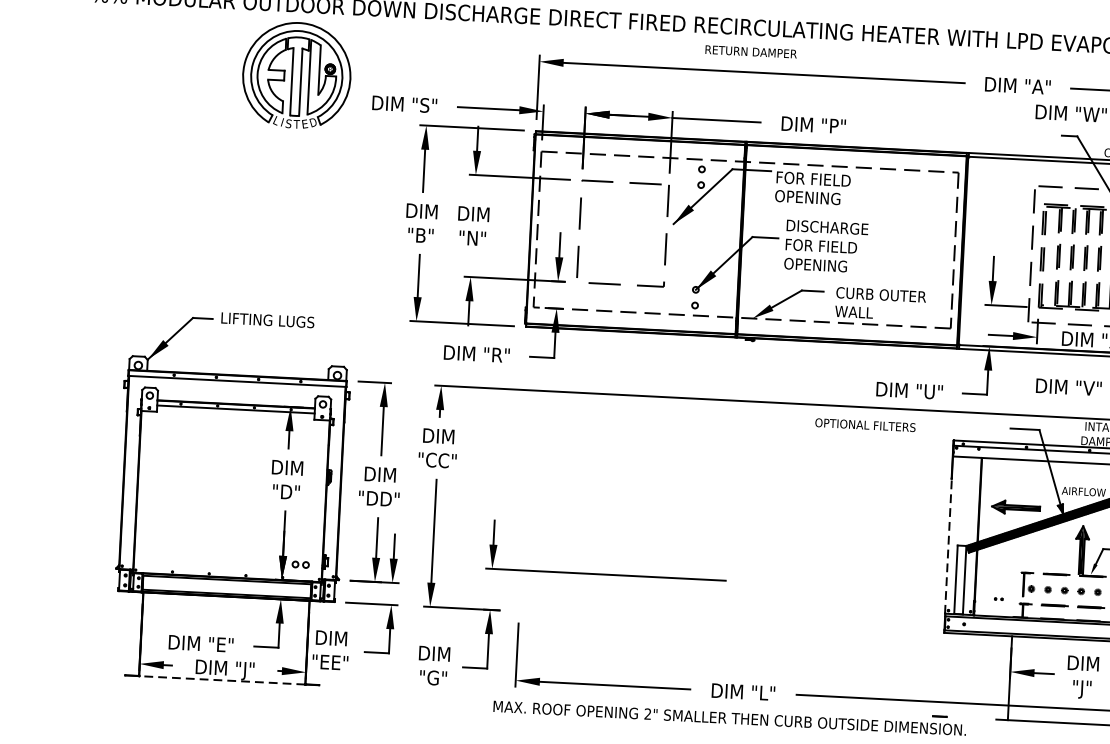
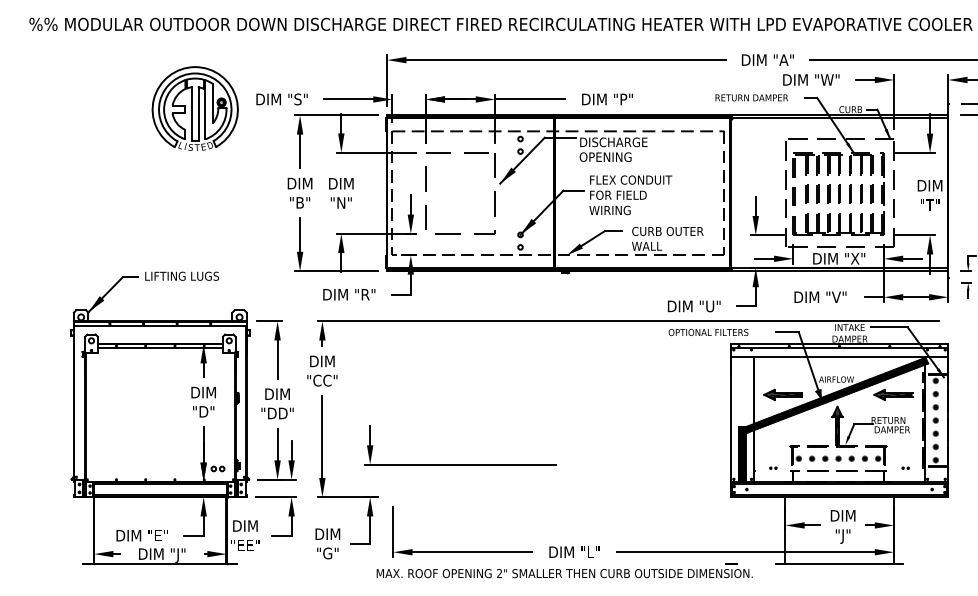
text: (750, 51) -> (751, 97), moved
part: (295, 75) -> (194, 108), moved
text: (819, 179) -> (614, 142), FOR FIELD -> DISCHARGE
text: (838, 227) -> (631, 179), DISCHARGE -> FLEX CONDUIT
text: (815, 265) -> (614, 210), OPENING -> WIRING
text: (865, 425) -> (708, 332), moved
line: (948, 546) -> (731, 428), dashed -> solid
hatch: (959, 579) -> (741, 454), added
line: (221, 679) -> (159, 563), dashed -> solid

